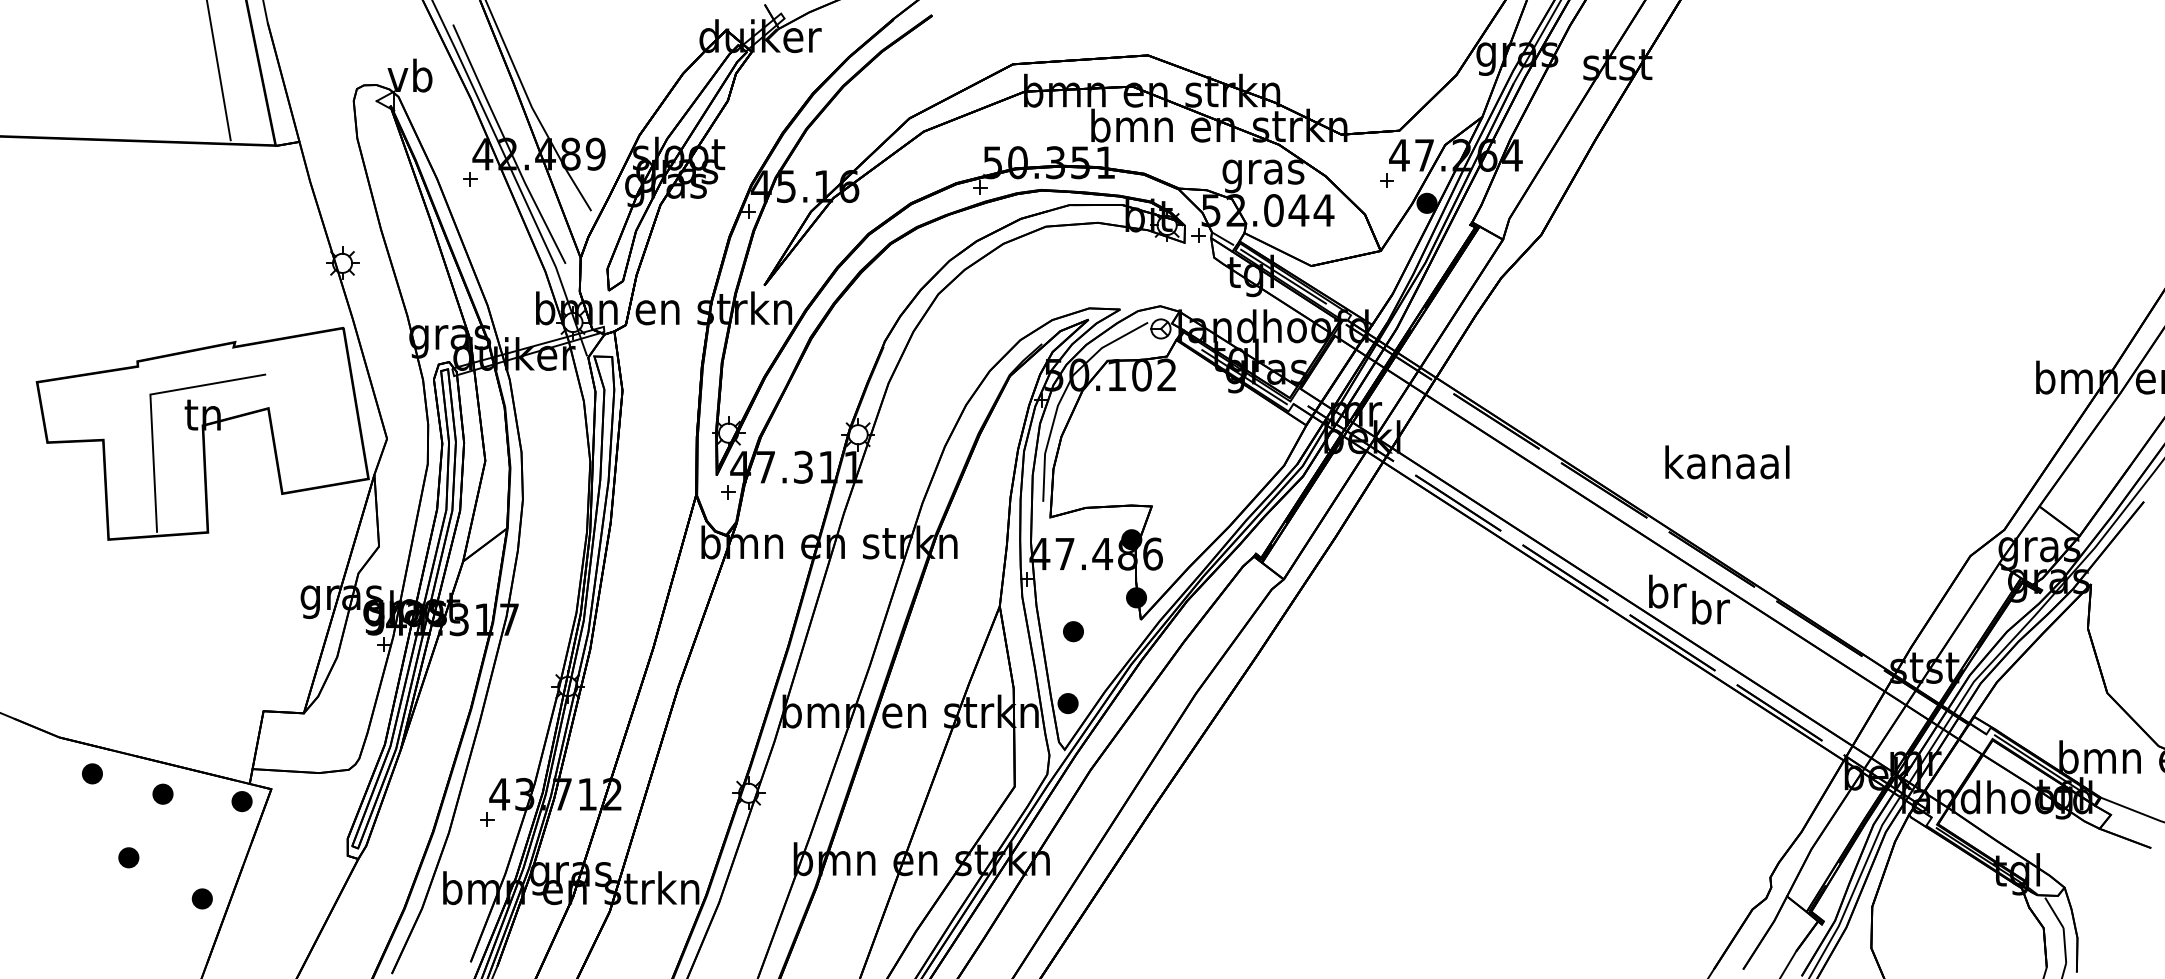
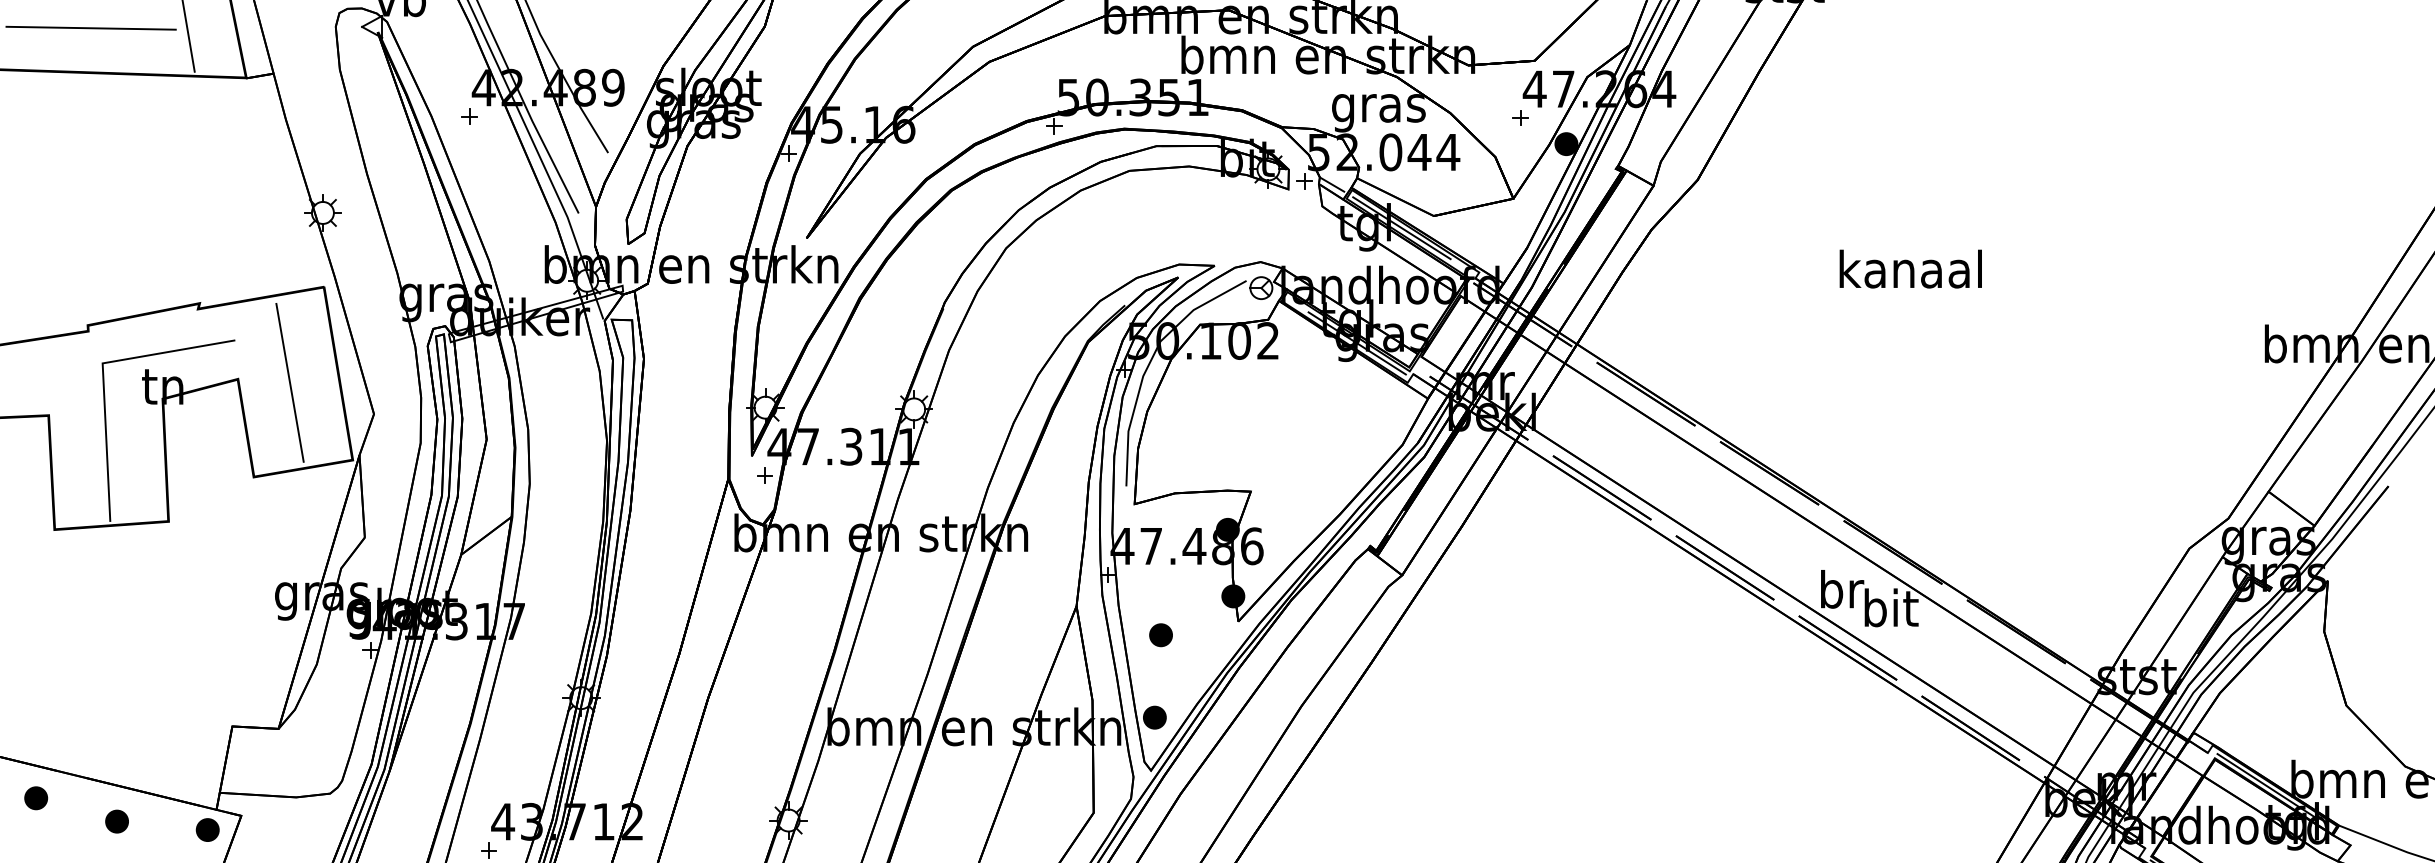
line: (140, 102) -> (91, 28), added
line: (313, 411) -> (289, 382), added
text: (1727, 462) -> (1910, 269), moved
text: (1710, 607) -> (1891, 607), br -> bit

